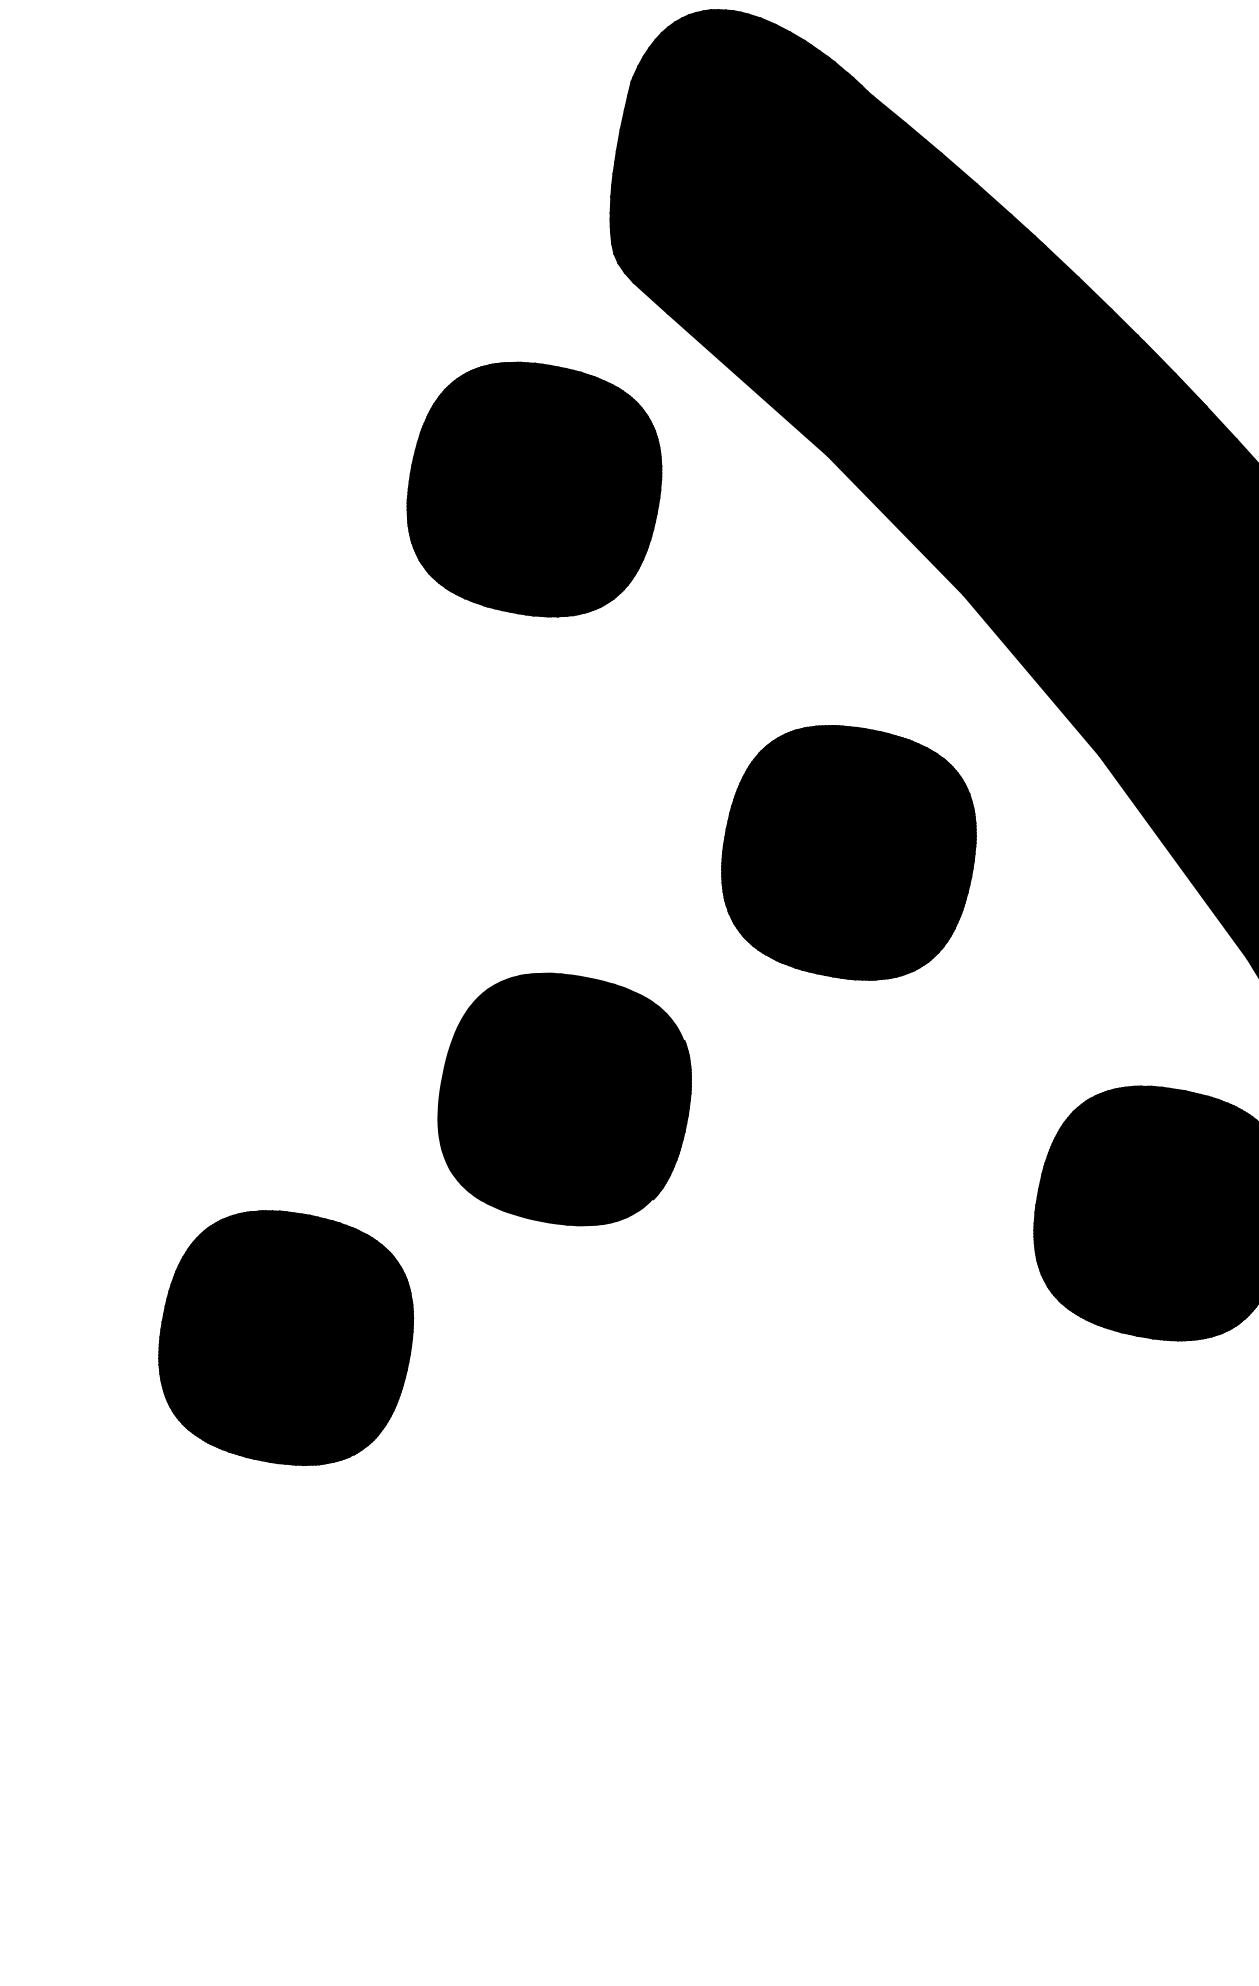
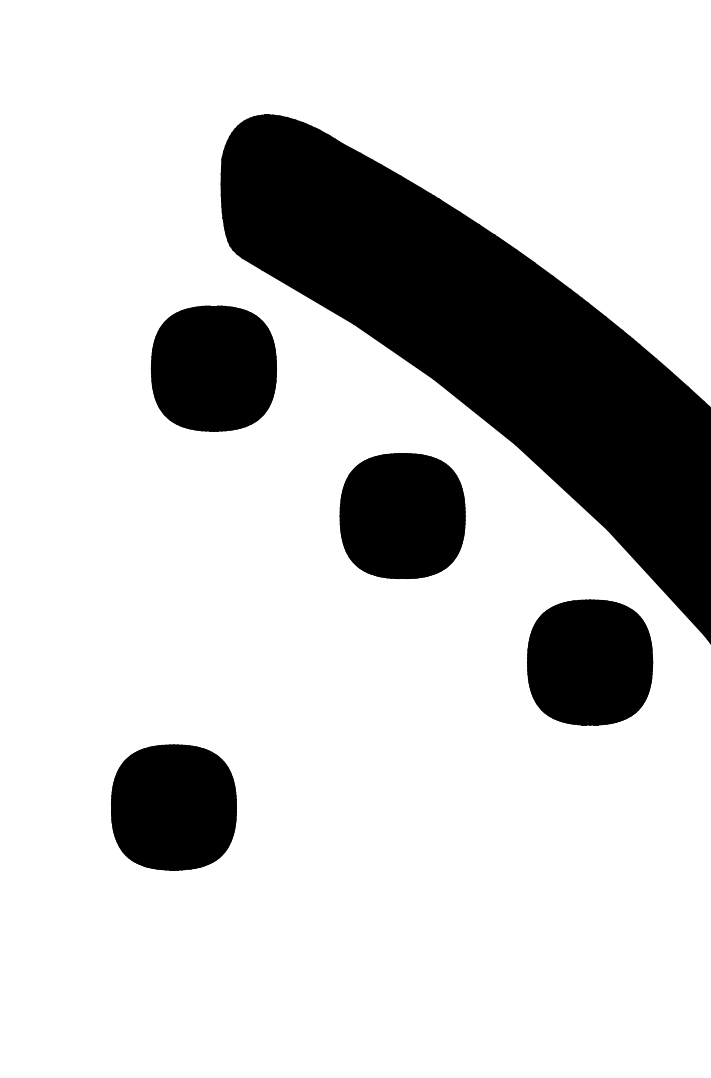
part: (564, 1100) -> (287, 664), removed

